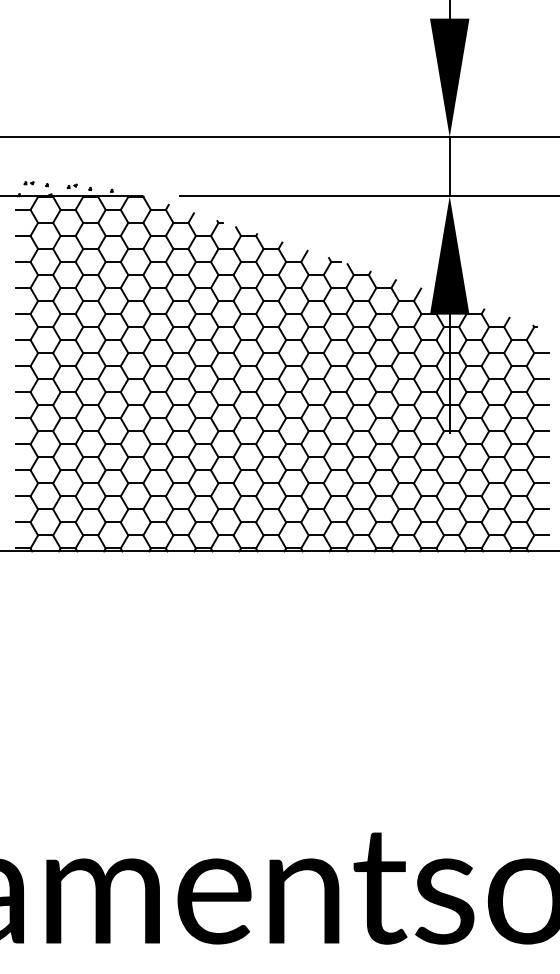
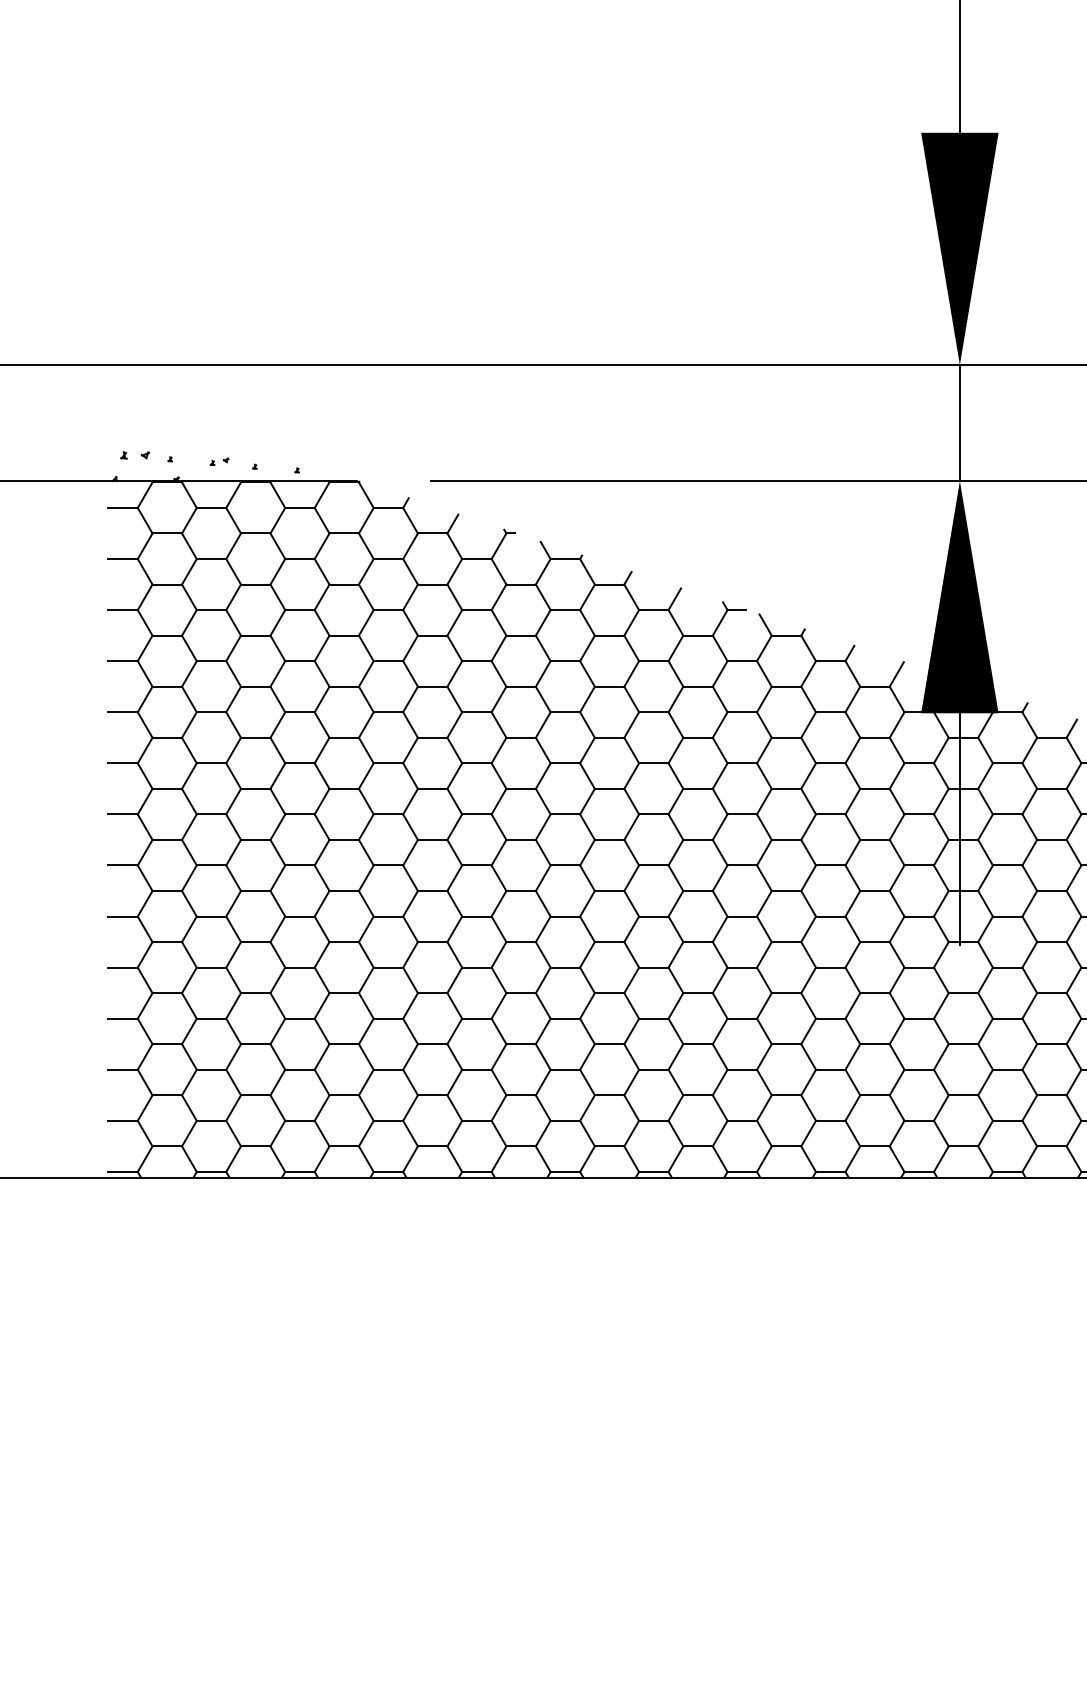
part: (28, 183) -> (133, 456), size x1.6

